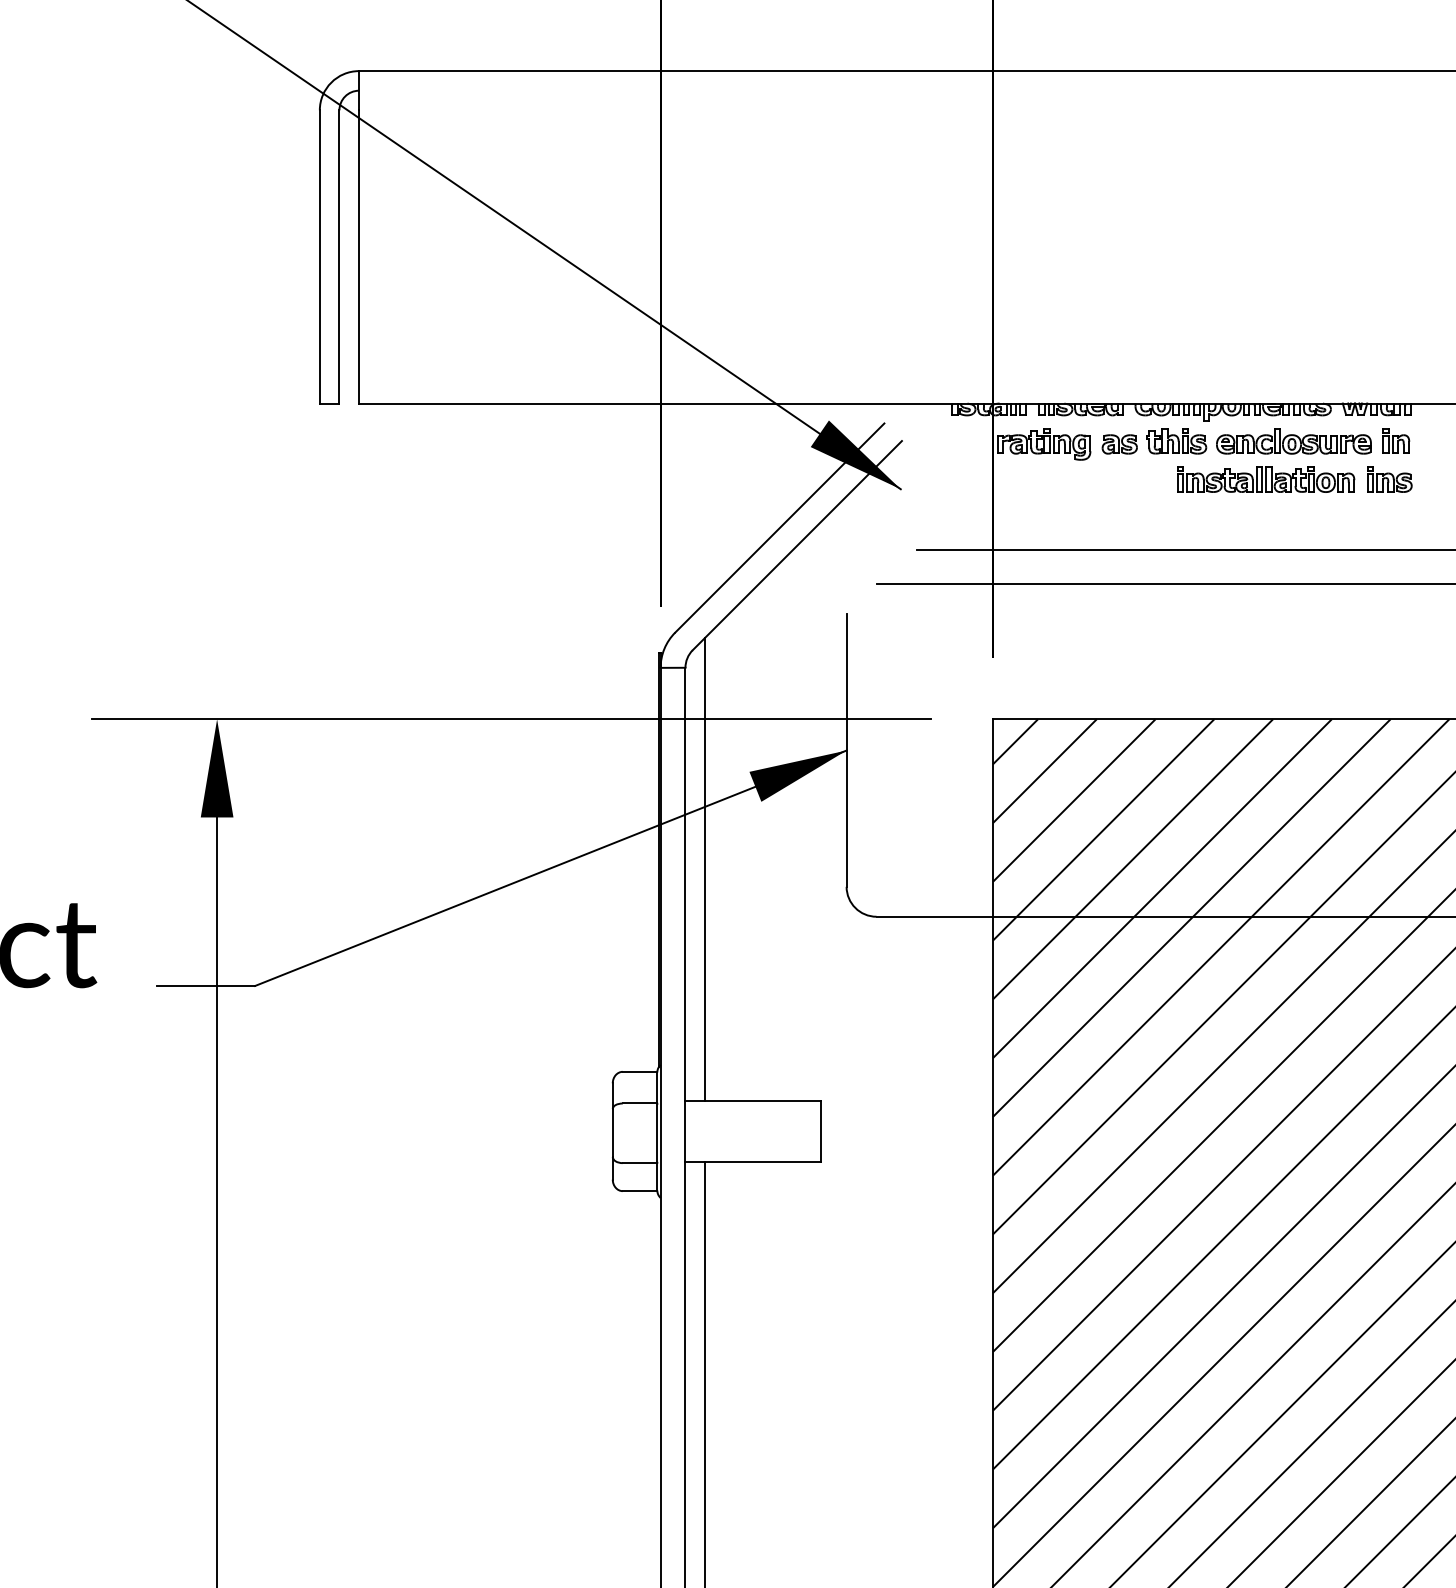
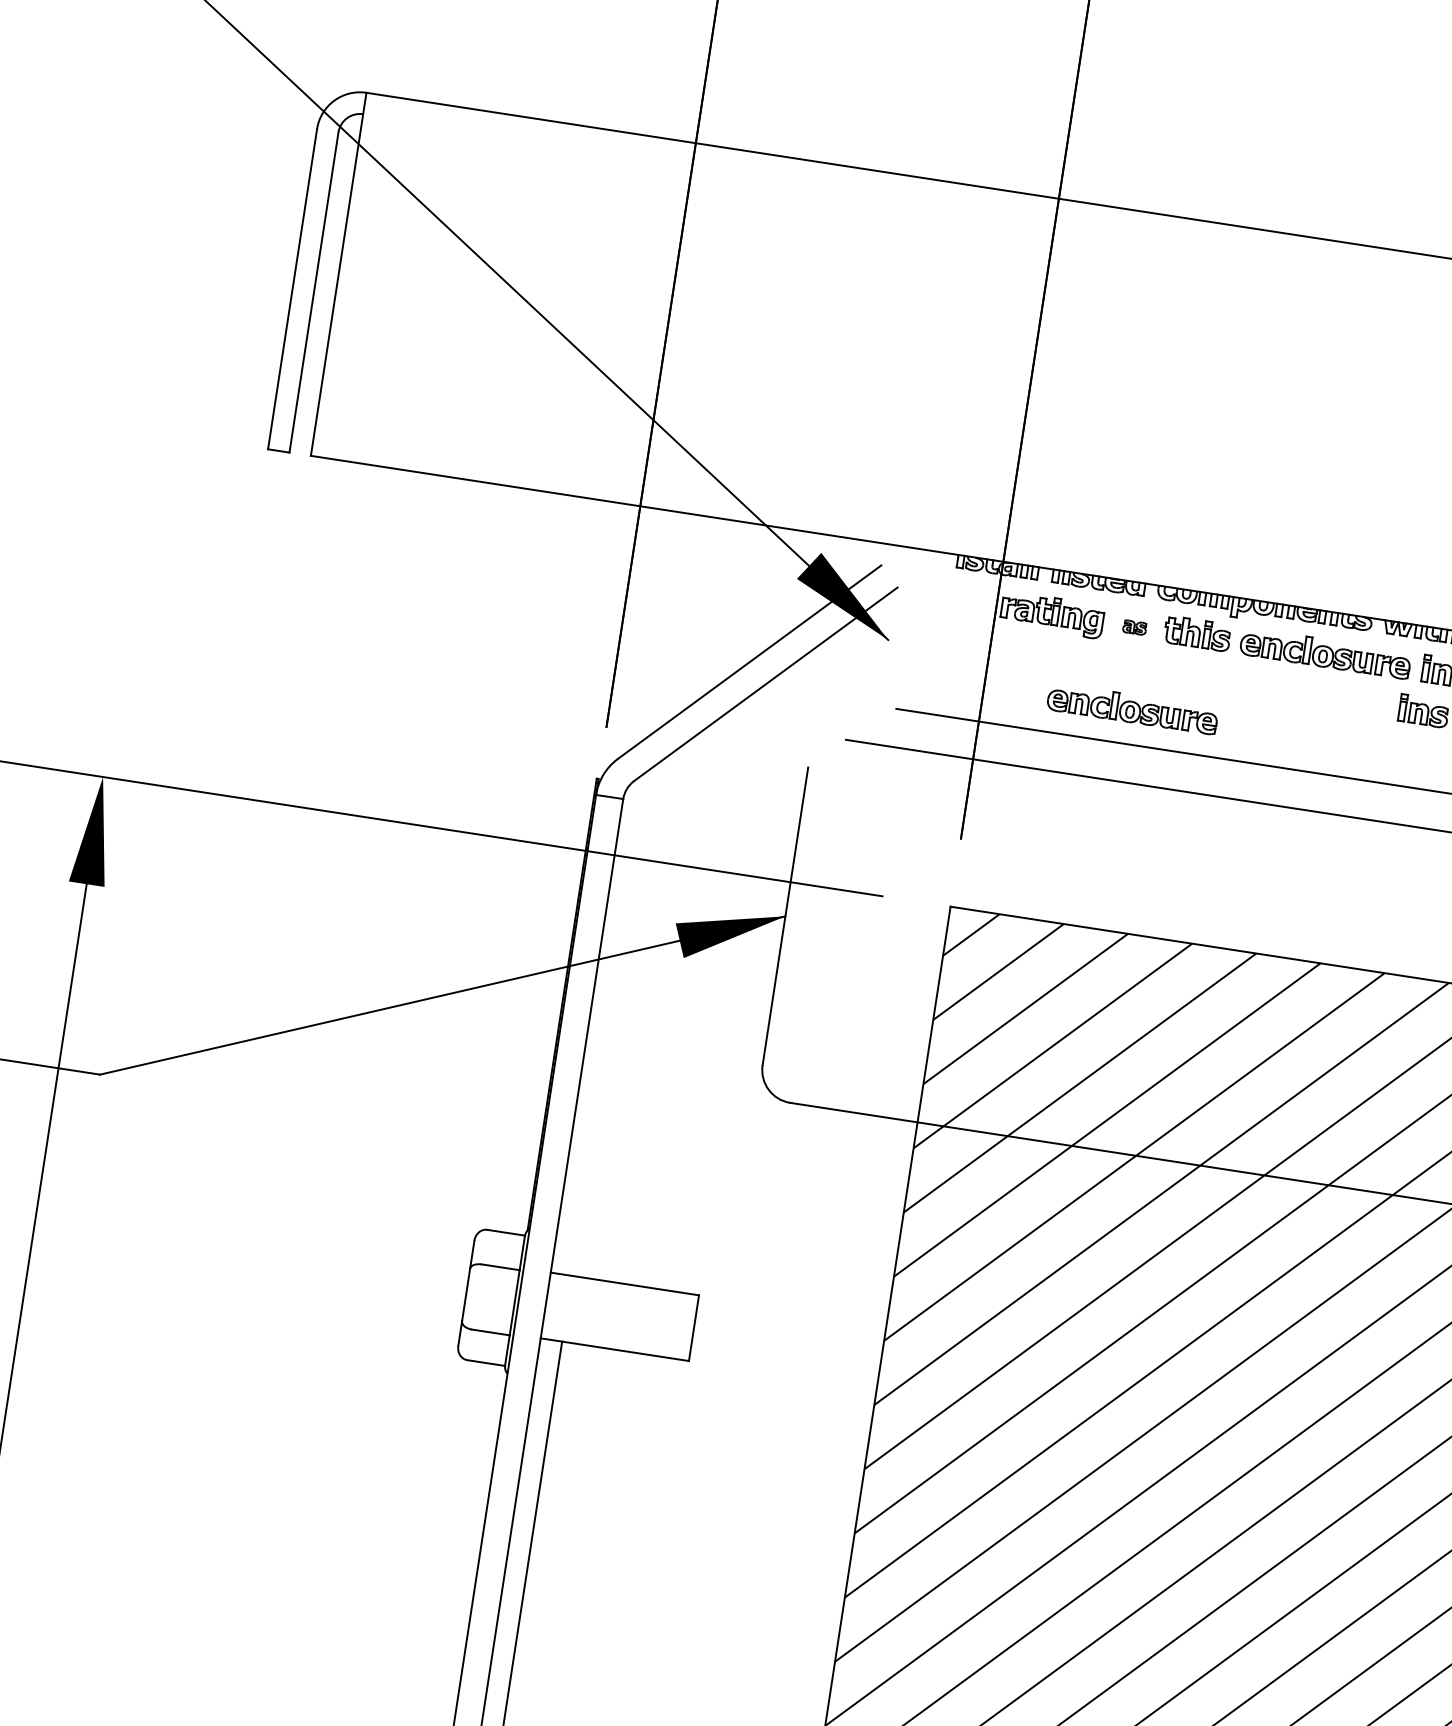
part: (1119, 444) -> (1134, 627), size x0.6
part: (1266, 479) -> (1289, 690), removed
part: (1128, 517) -> (1132, 708), added
line: (705, 869) -> (611, 1022), removed

